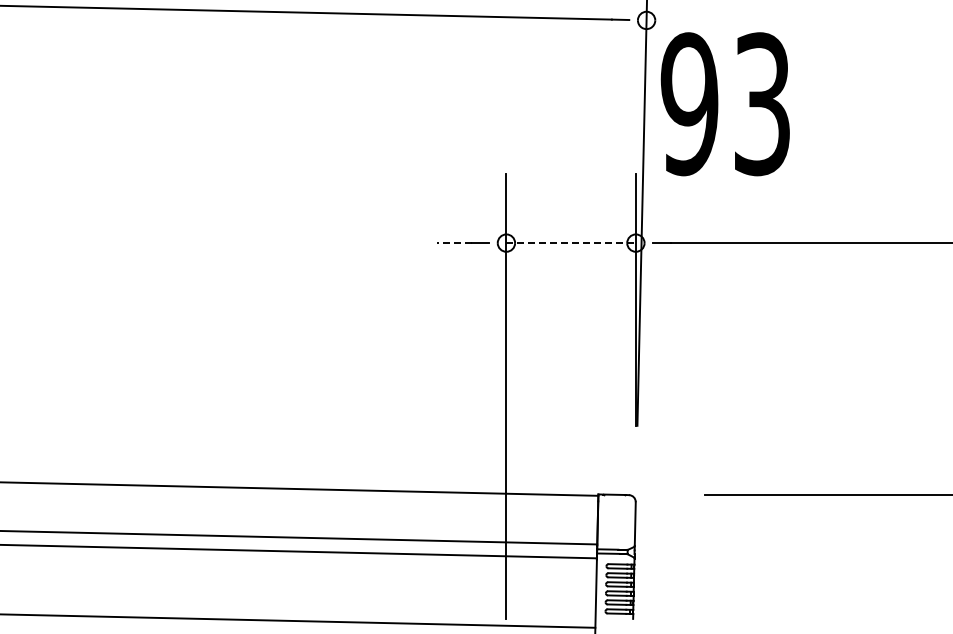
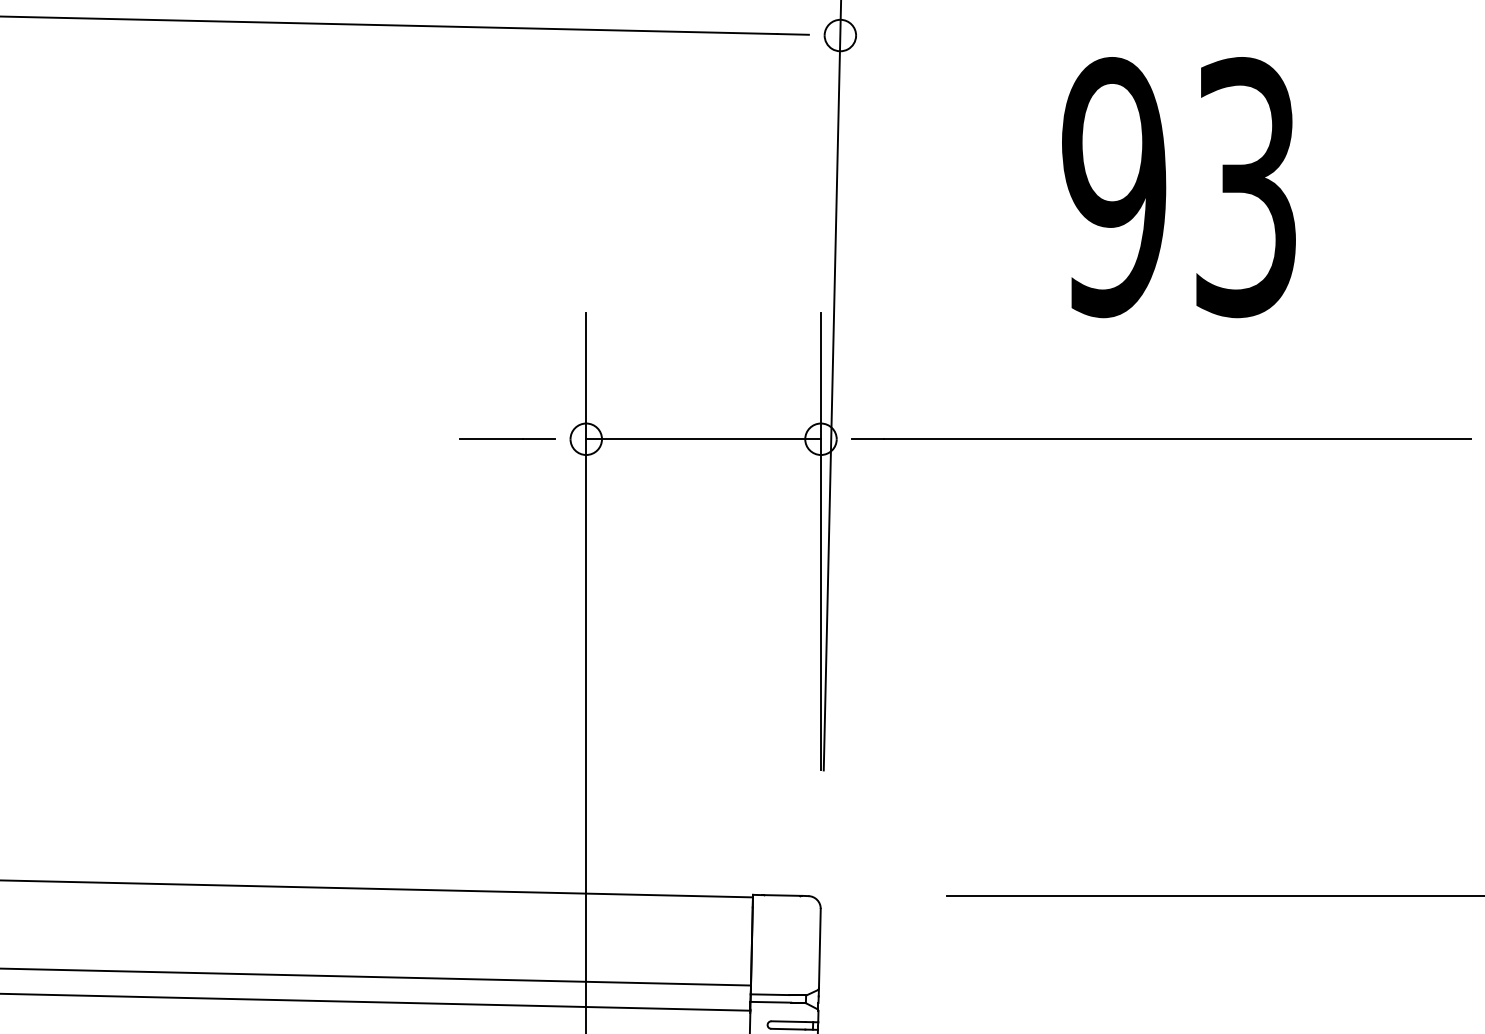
text: (724, 104) -> (1177, 187), moved
line: (453, 243) -> (490, 439), dashed -> solid
line: (571, 243) -> (704, 439), dashed -> solid

